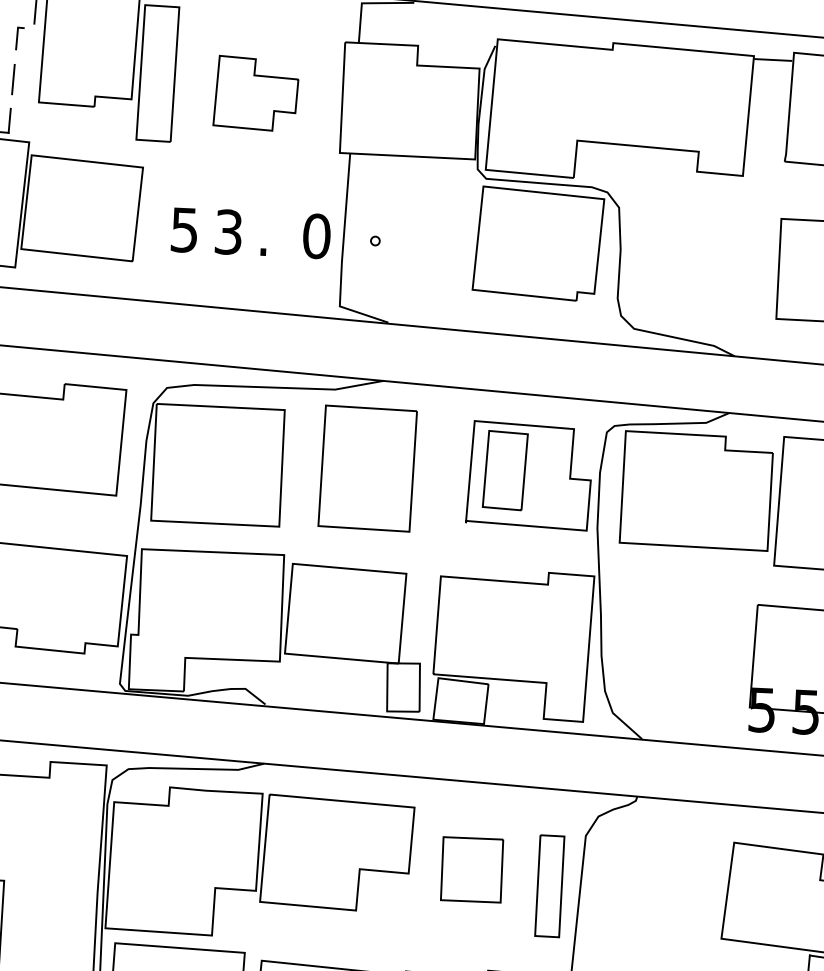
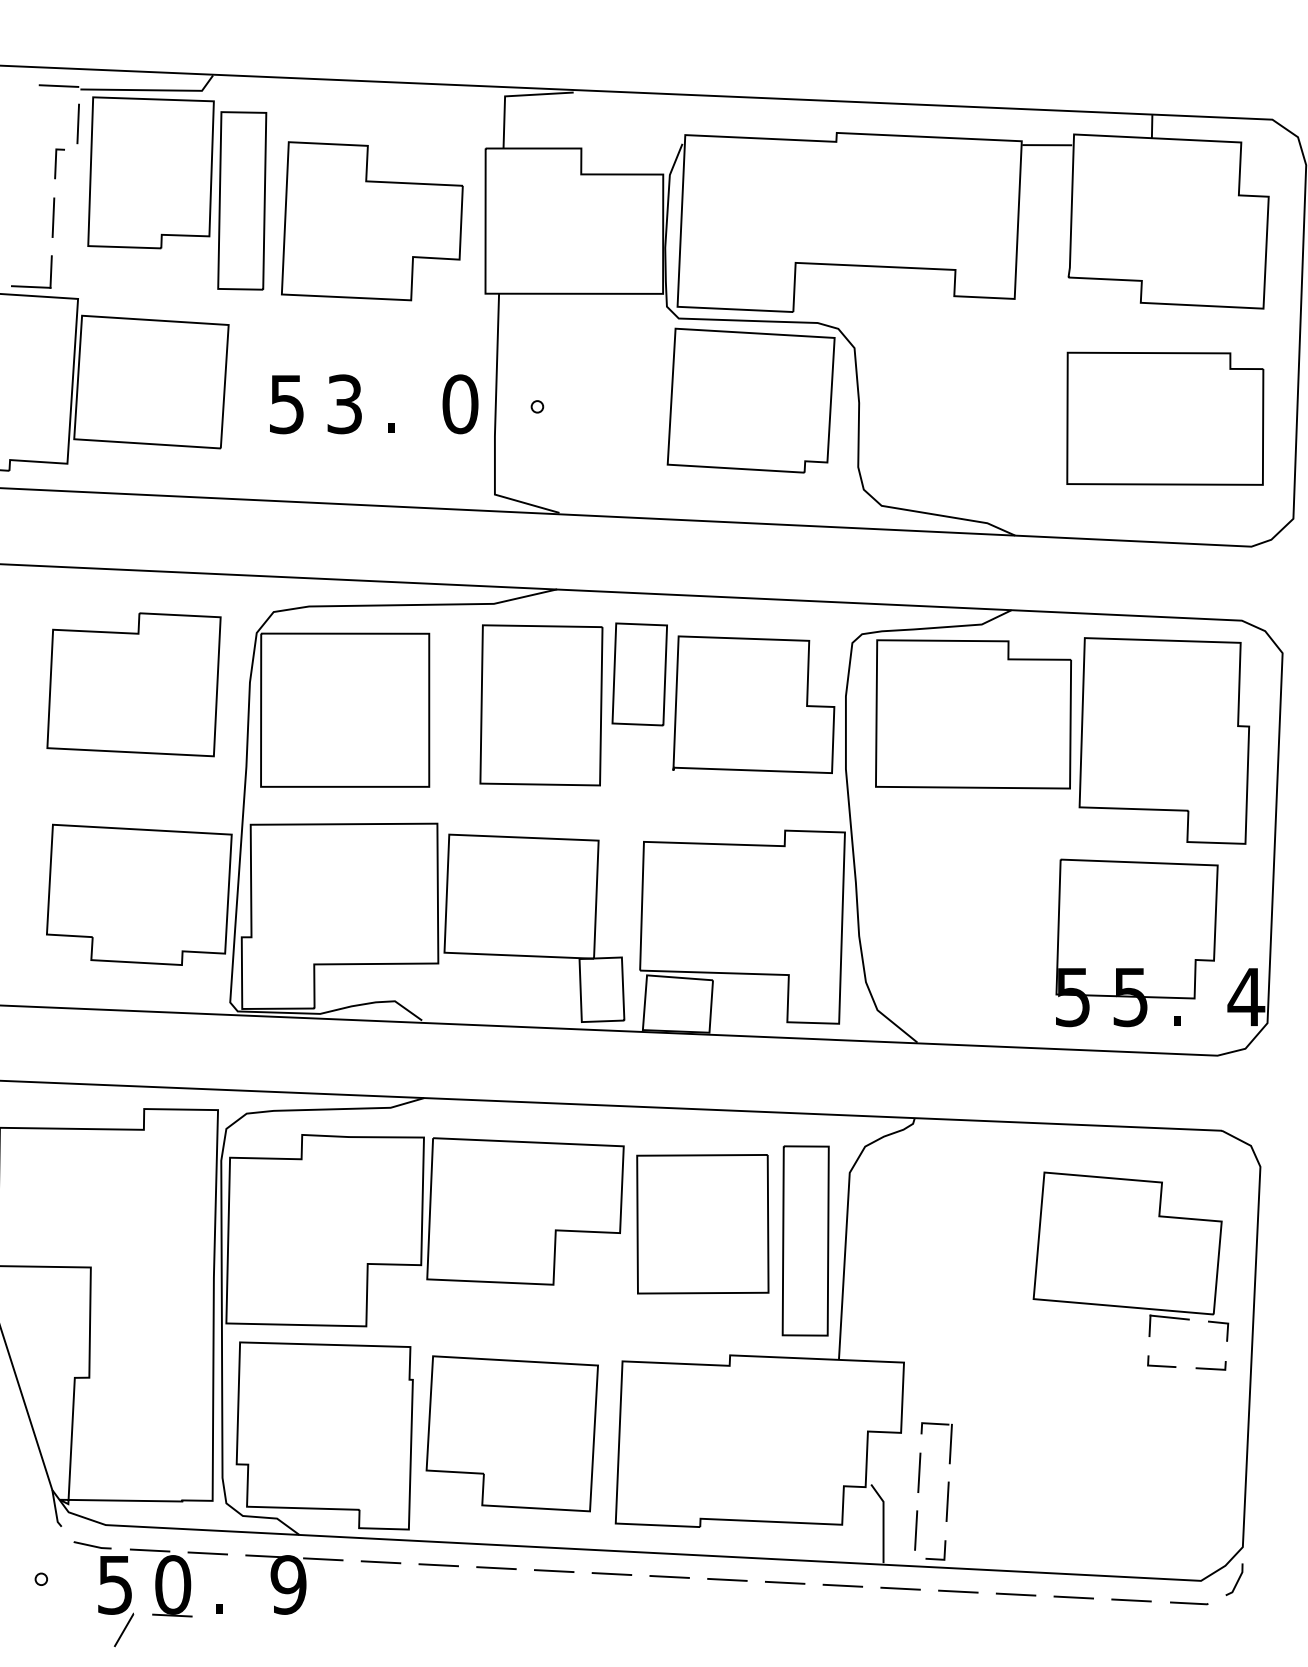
part: (256, 93) -> (372, 221), size x1.67
part: (505, 470) -> (639, 674), moved
part: (471, 869) -> (702, 1224), size x1.67
part: (549, 885) -> (805, 1240), size x1.43

